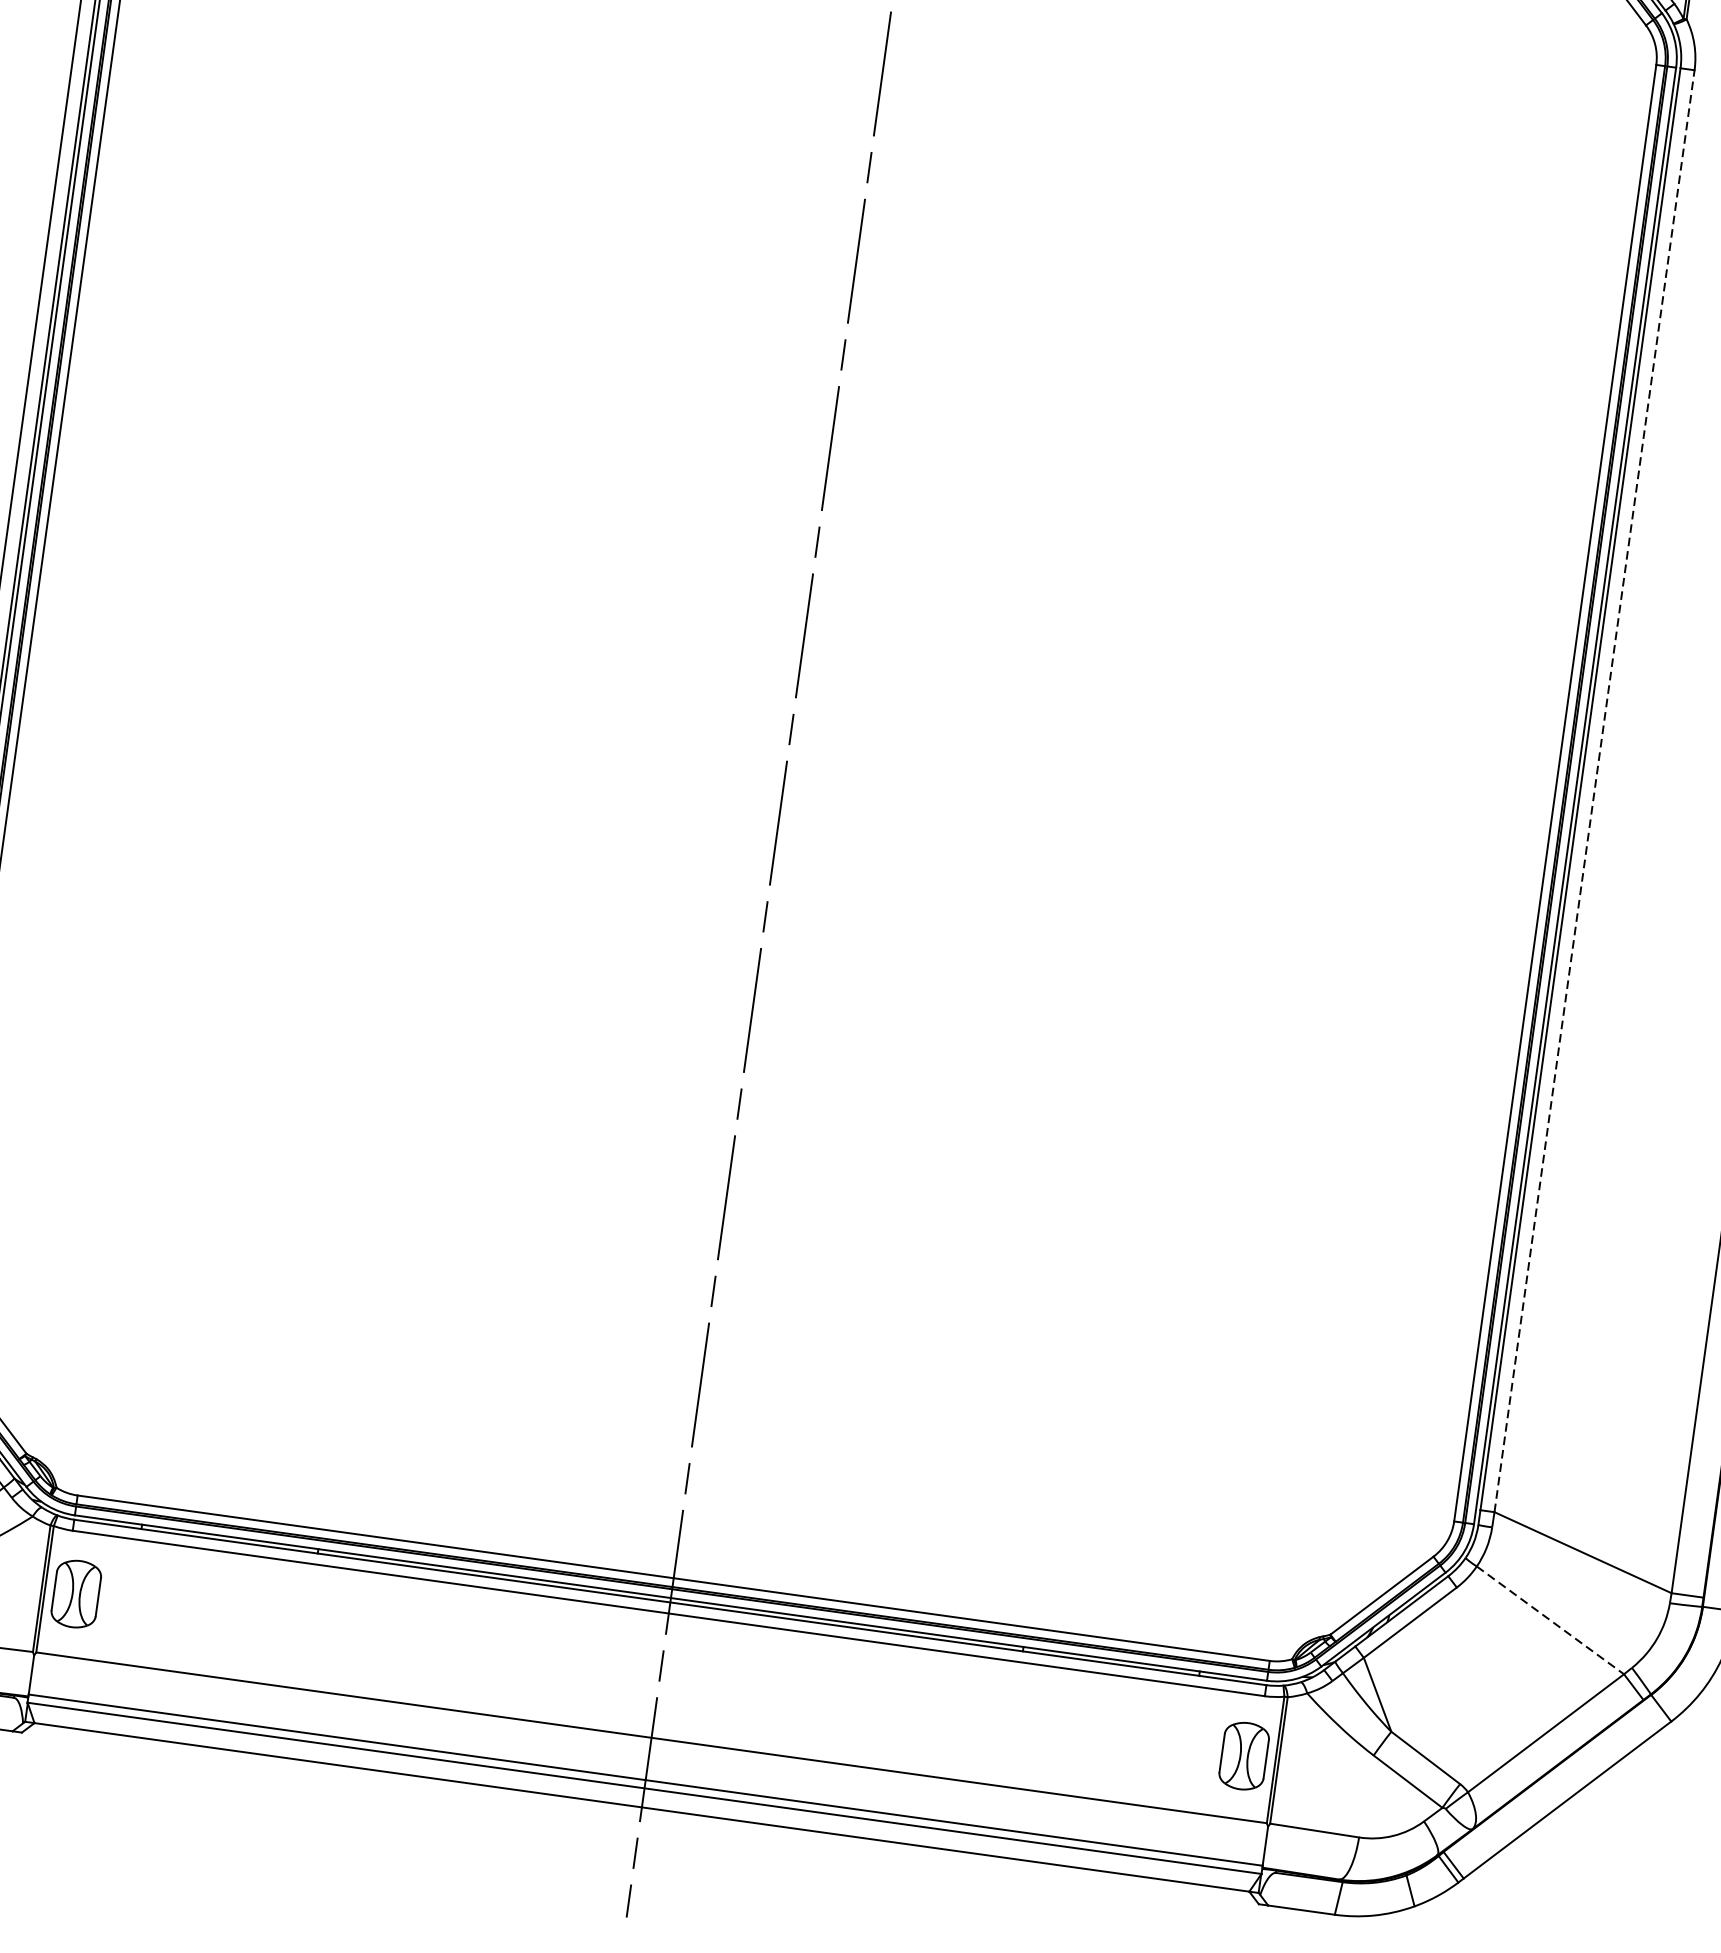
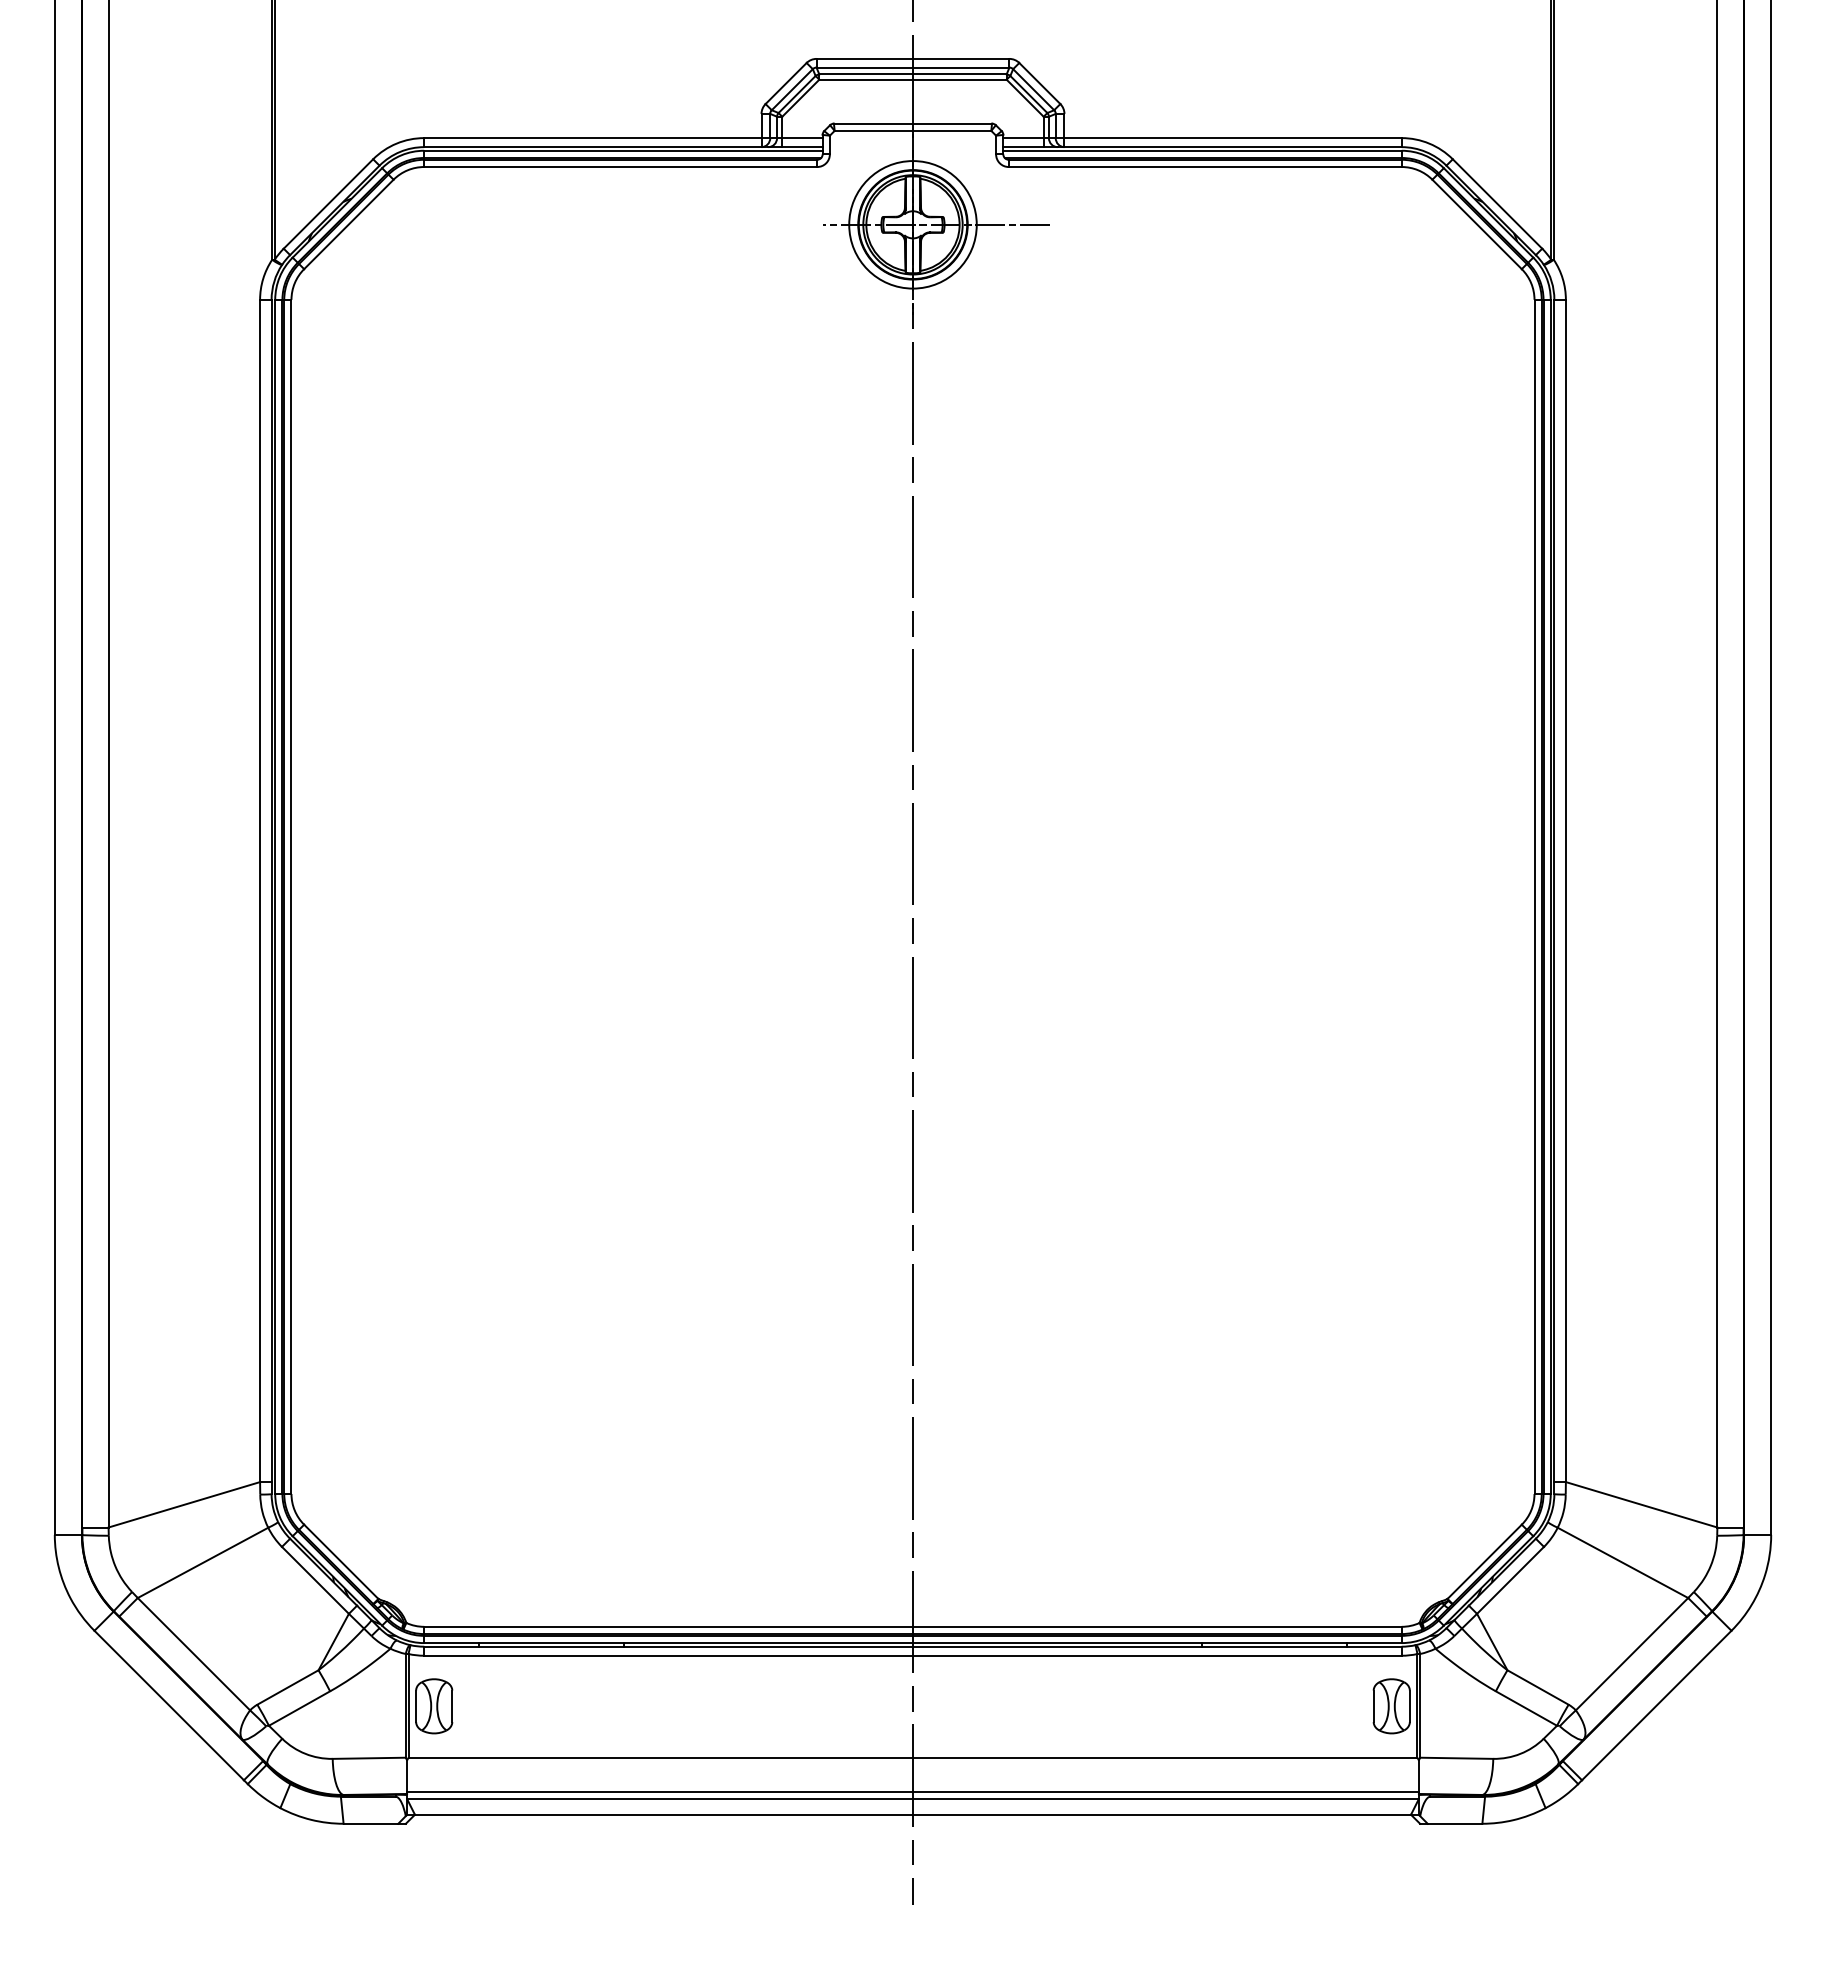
line: (1594, 790) -> (1565, 890), dashed -> solid
line: (1550, 1621) -> (1623, 1563), dashed -> solid

